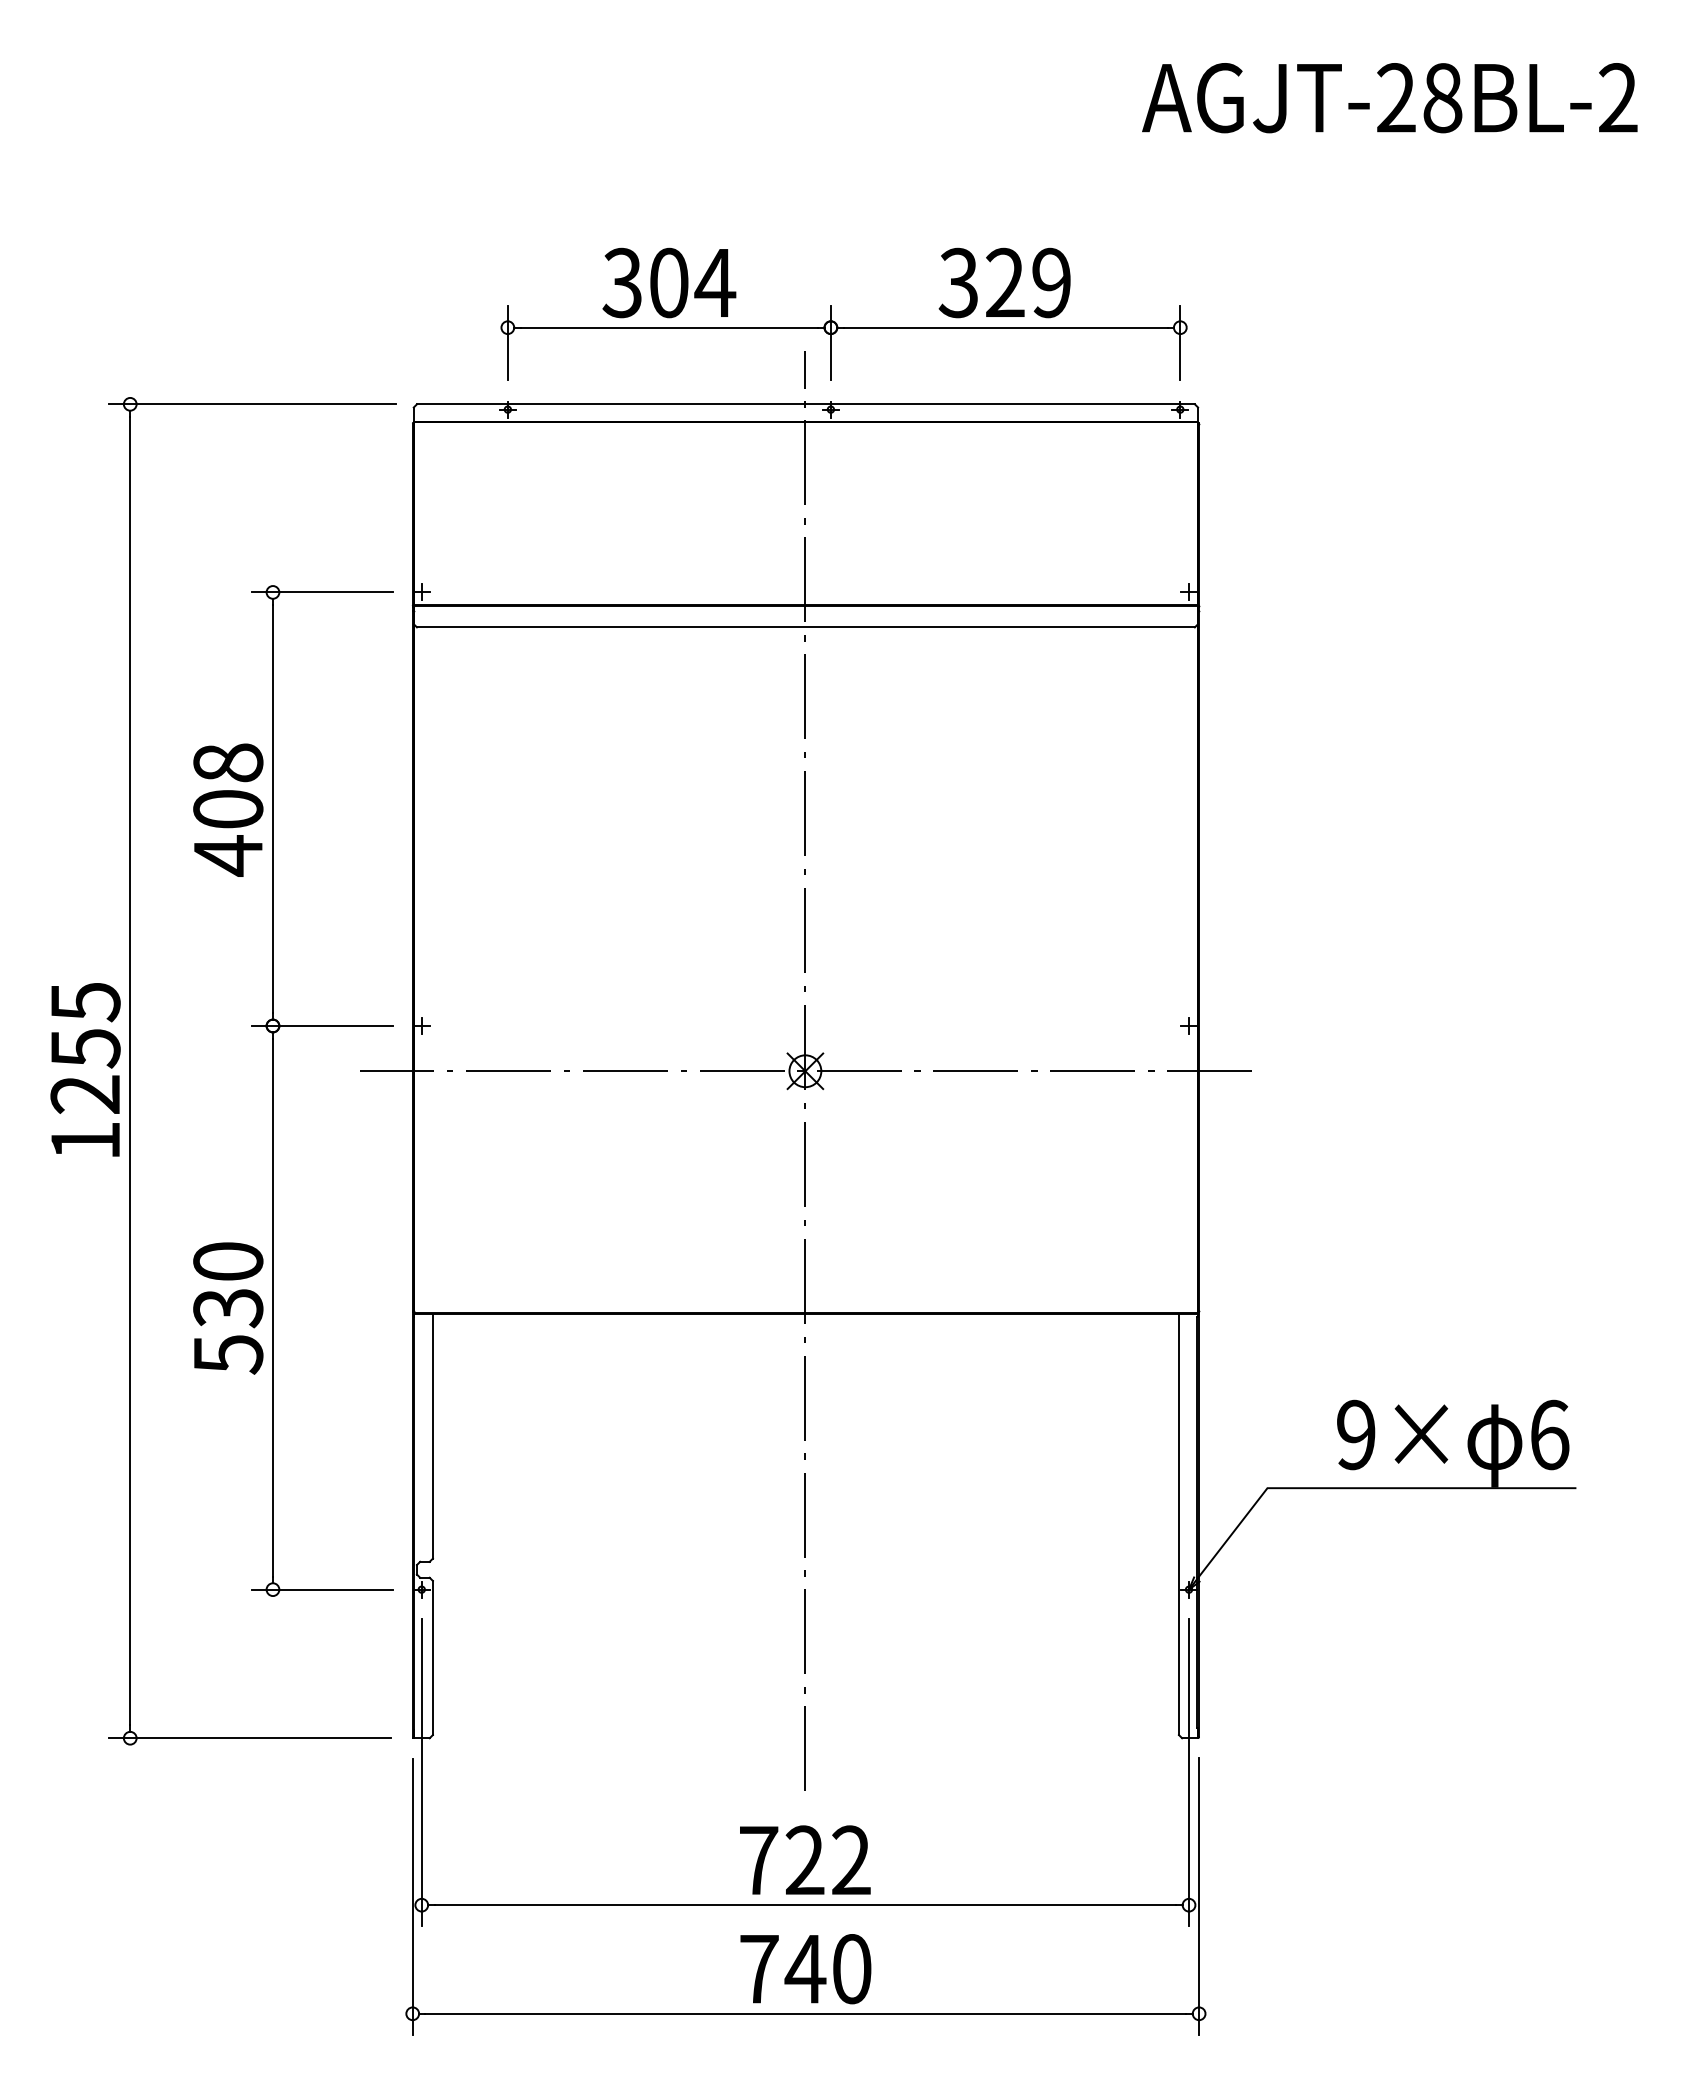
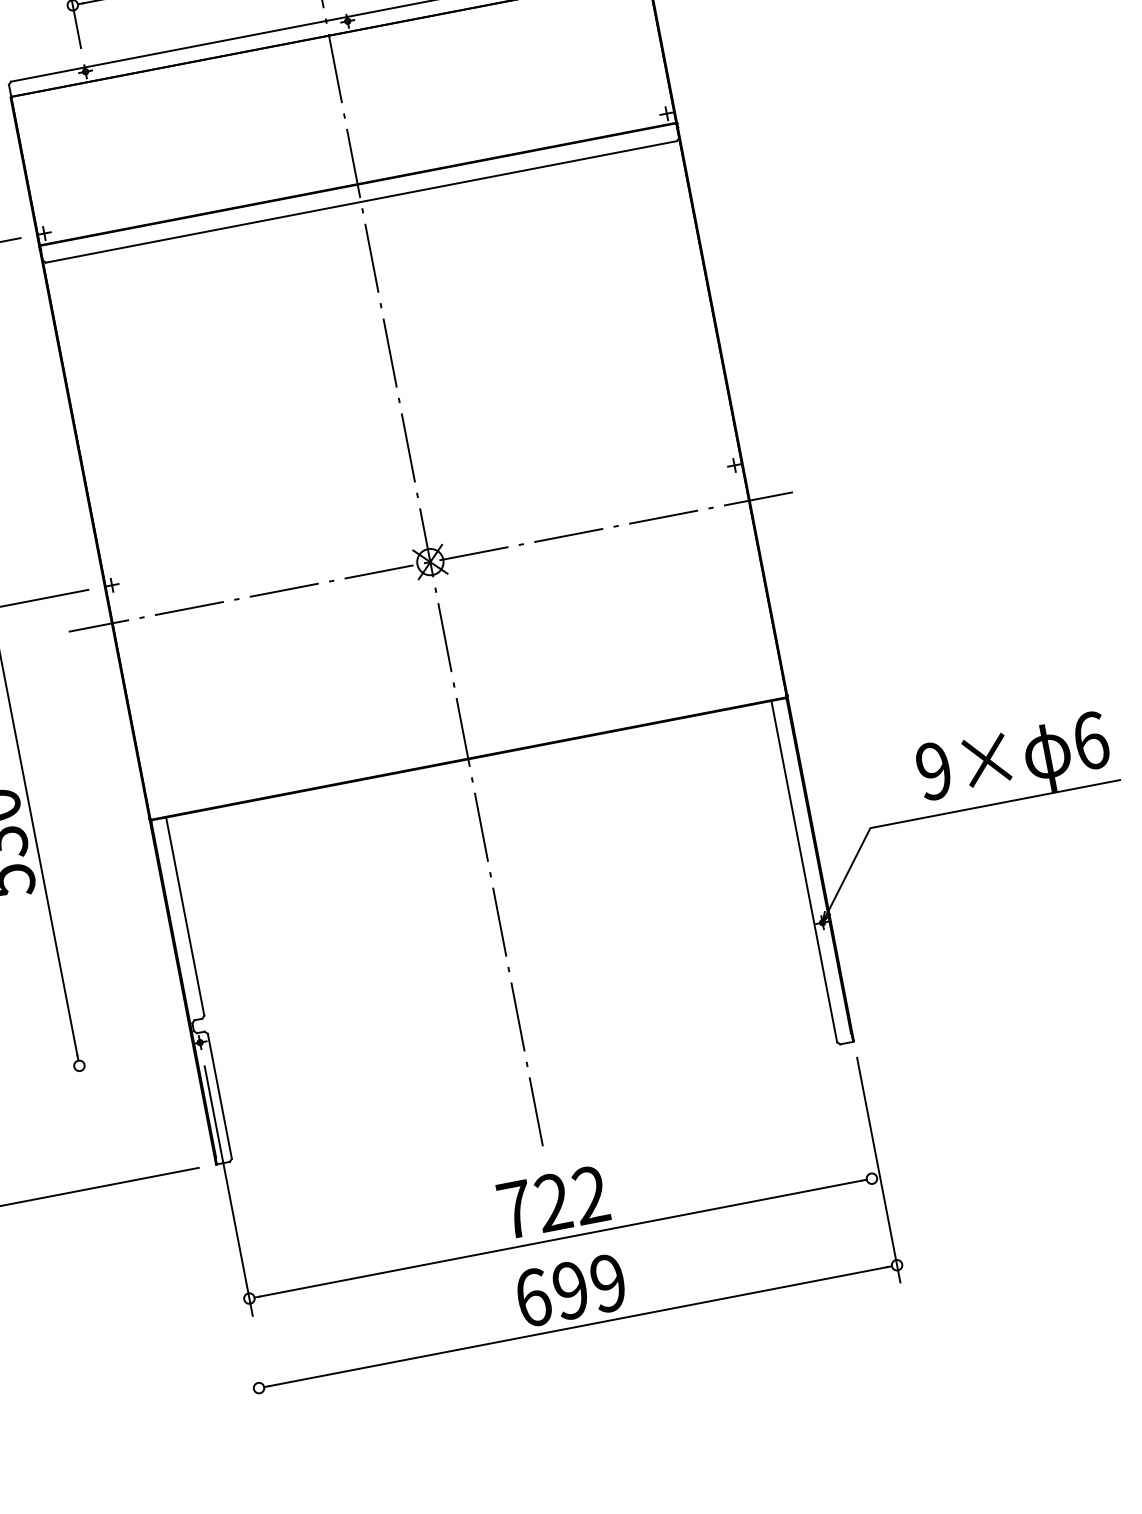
line: (322, 1589) -> (119, 1057), removed
line: (1189, 1772) -> (851, 1070), removed
line: (412, 1897) -> (240, 1293), removed
text: (805, 1969) -> (570, 1290), 740 -> 699

